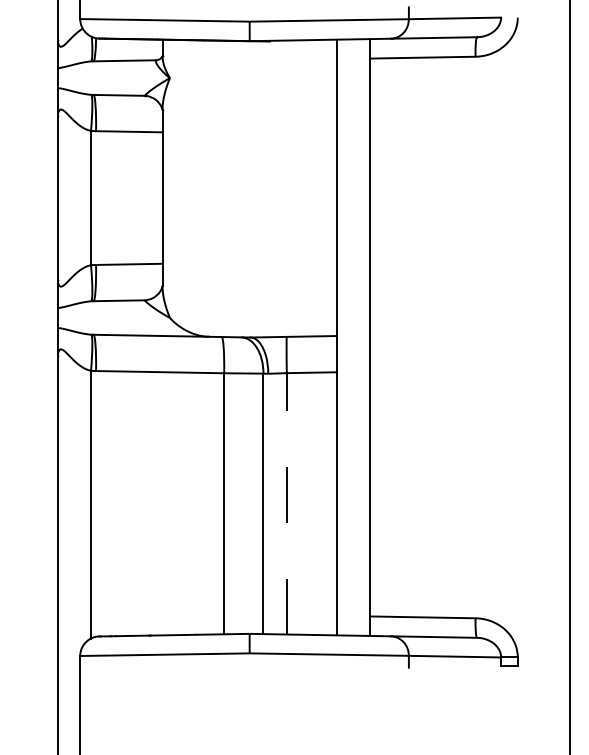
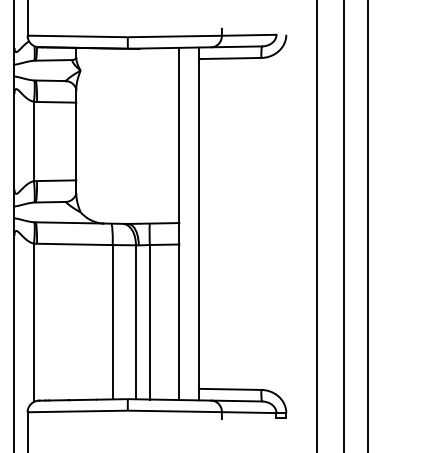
line: (286, 502) -> (149, 321), dashed -> solid

